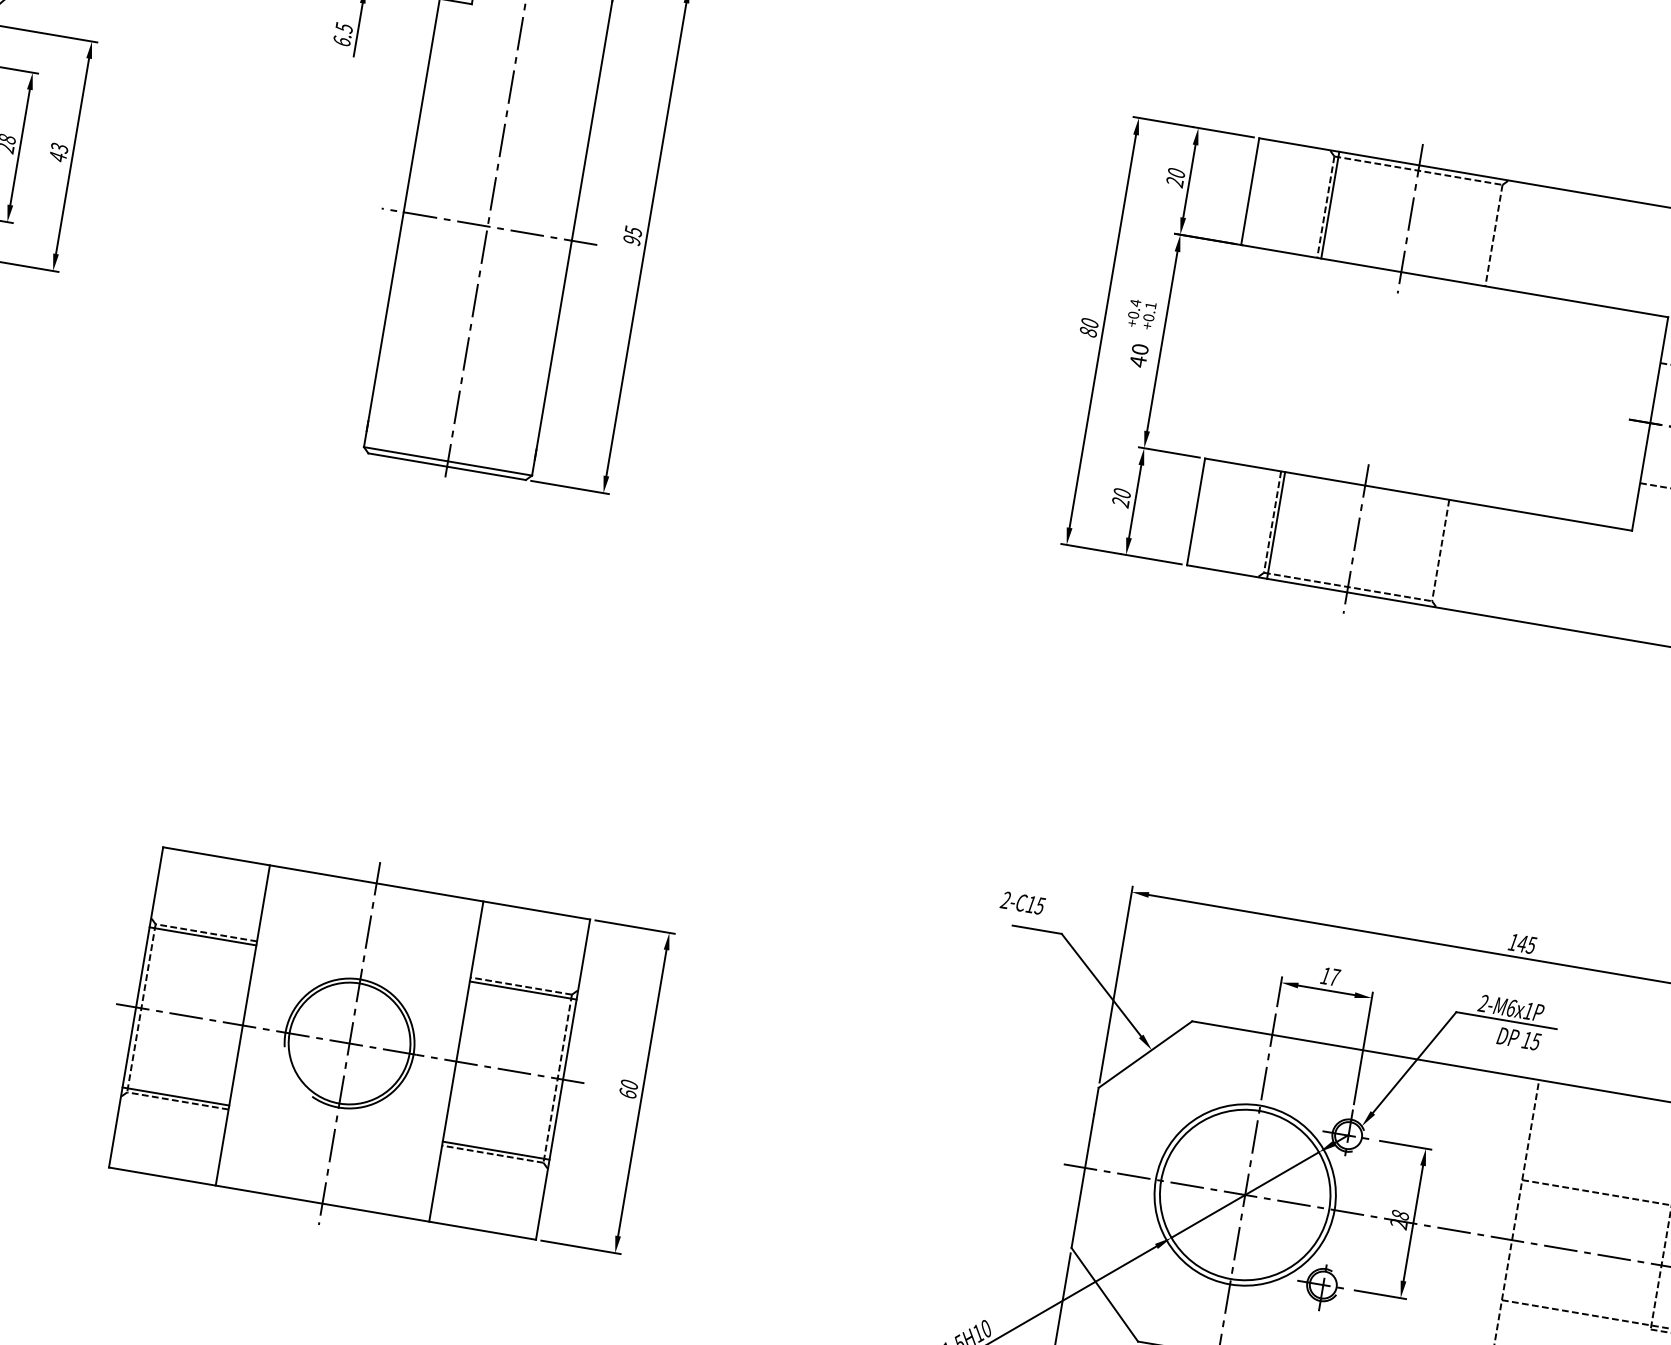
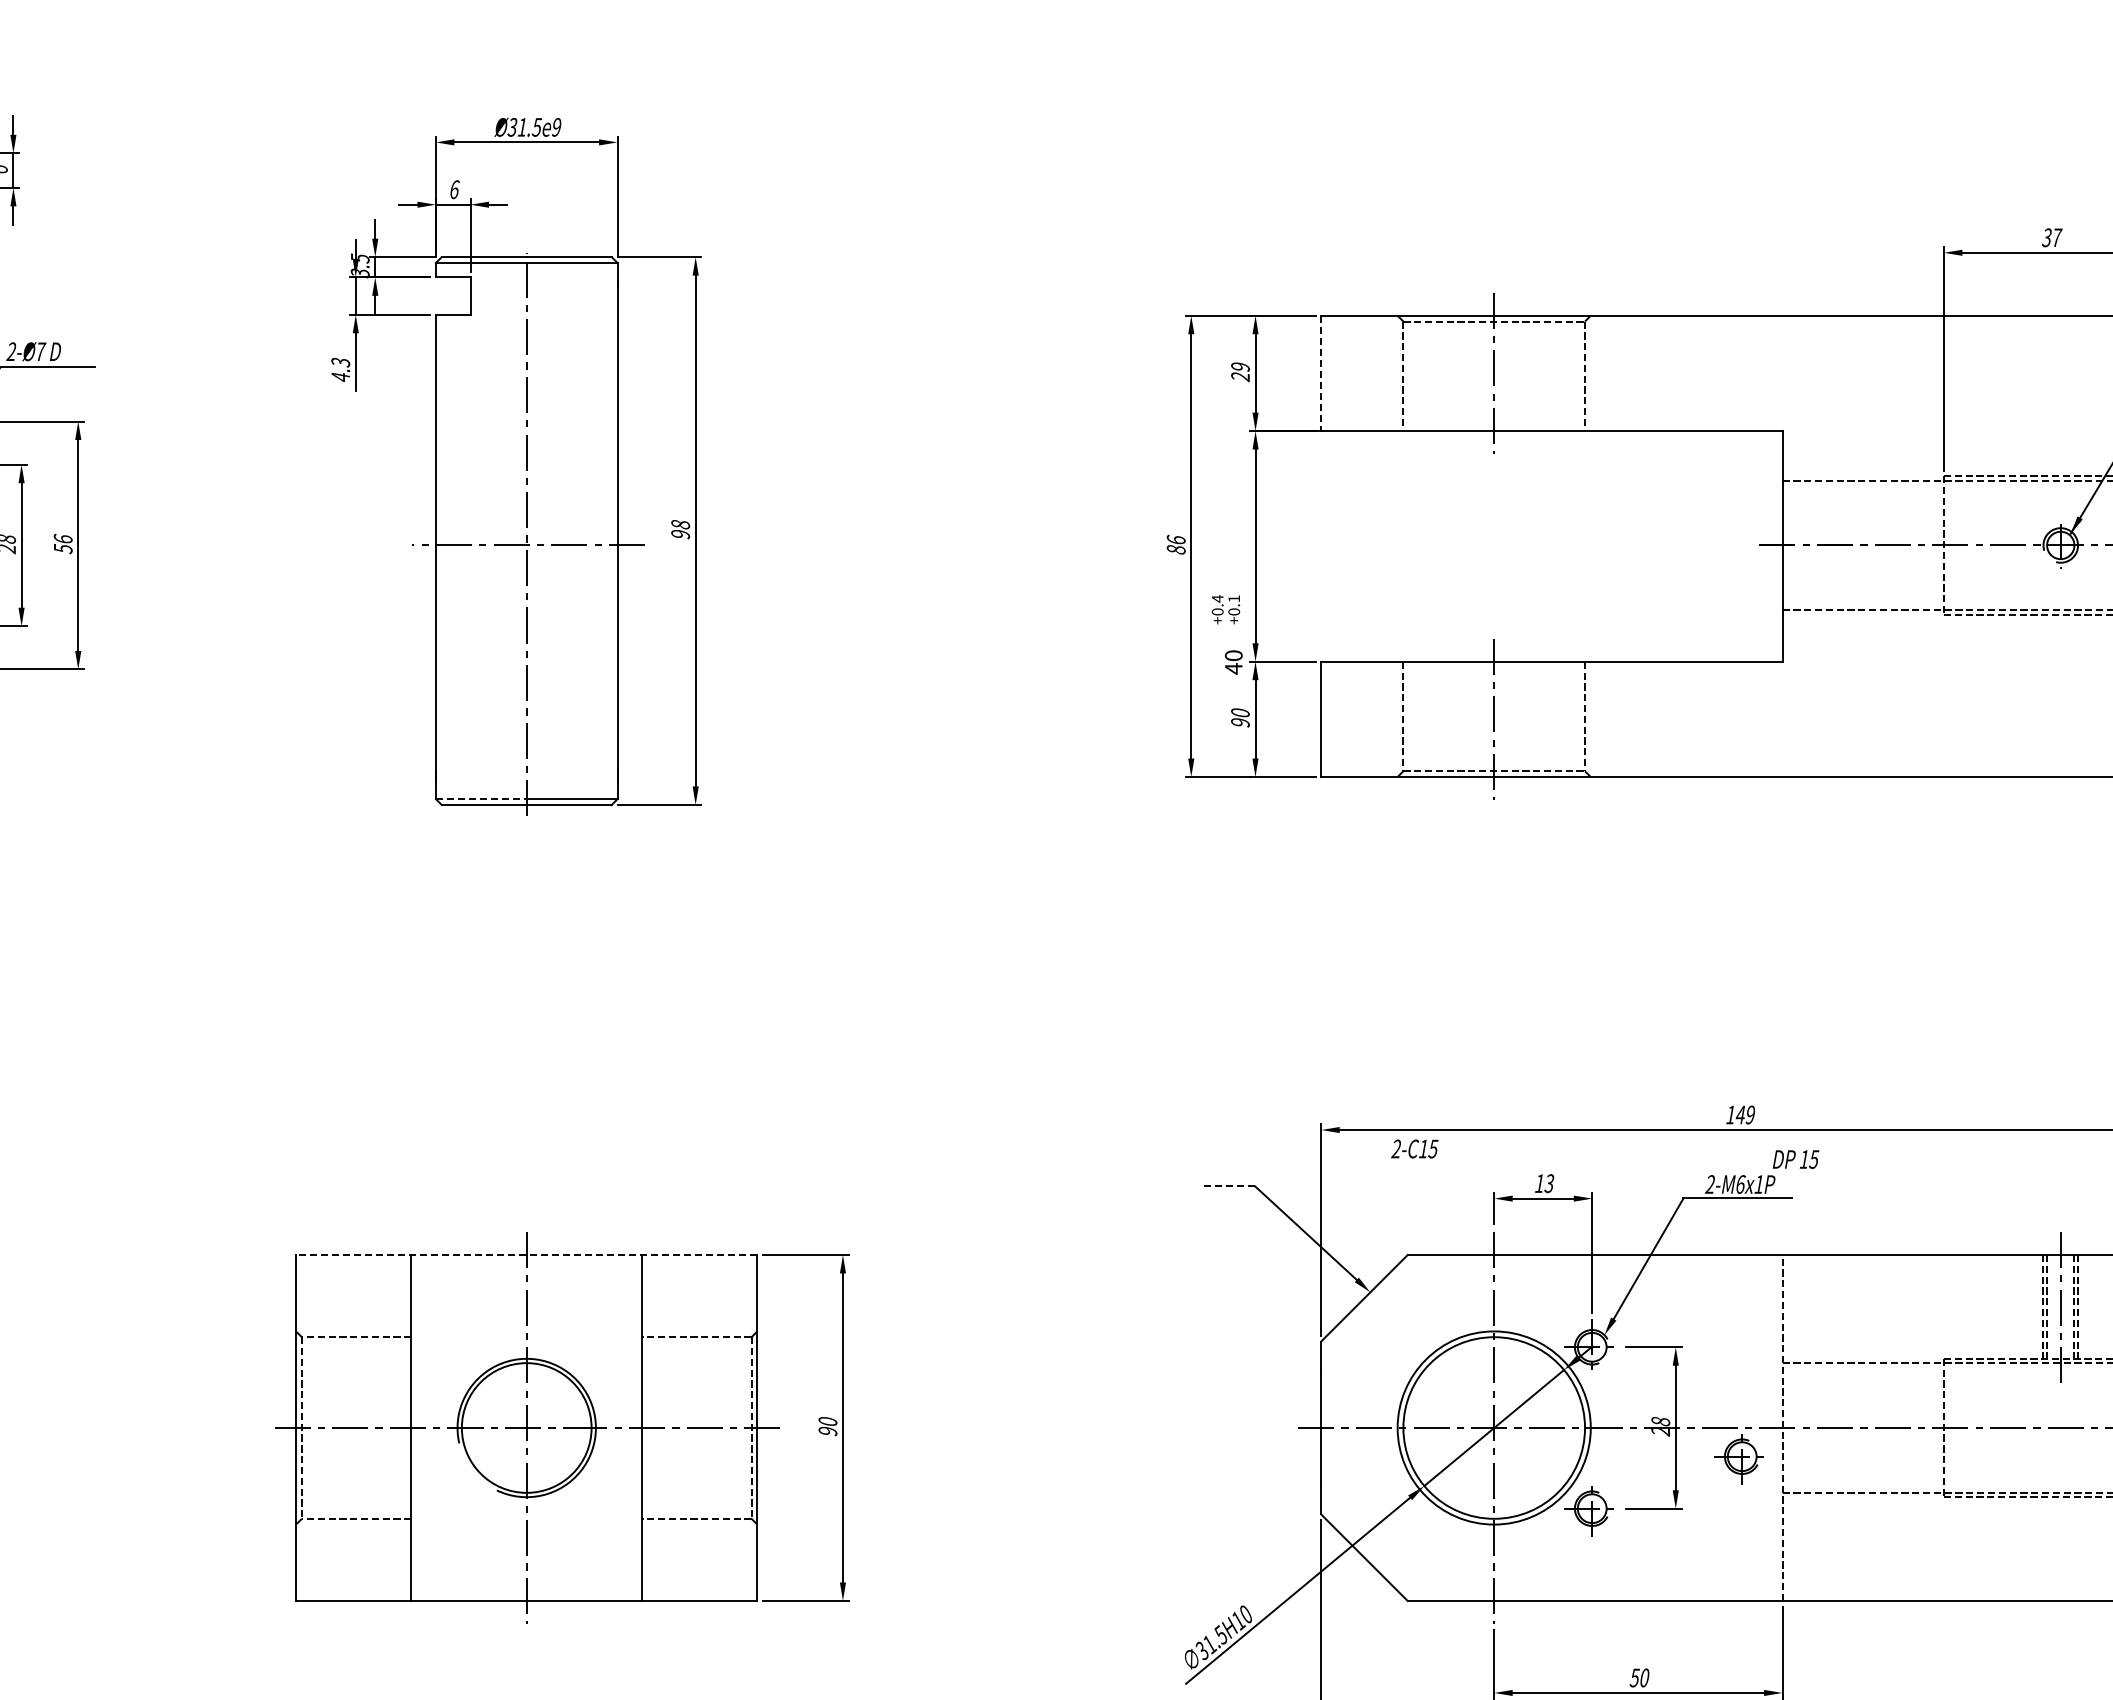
text: (342, 34) -> (340, 369), 6.5 -> 4.3
text: (58, 152) -> (62, 543), 43 -> 56
text: (1176, 172) -> (1240, 366), 20 -> 29
line: (1250, 191) -> (1321, 373), solid -> dashed
line: (1330, 205) -> (1407, 373), removed
text: (633, 231) -> (680, 524), 95 -> 98
text: (1141, 314) -> (1225, 609), moved
text: (1089, 322) -> (1175, 539), 80 -> 86
text: (1138, 355) -> (1233, 662), moved
line: (406, 454) -> (481, 799), solid -> dashed
text: (1120, 503) -> (1240, 723), 20 -> 90
line: (1275, 525) -> (1407, 719), removed
line: (376, 883) -> (526, 1255), solid -> dashed
text: (1022, 902) -> (1414, 1148), moved
line: (1037, 929) -> (1228, 1186), solid -> dashed
line: (202, 936) -> (353, 1341), removed
text: (1531, 944) -> (1750, 1114), 145 -> 149
text: (1334, 977) -> (1549, 1183), 17 -> 13
line: (523, 990) -> (699, 1341), removed
text: (1518, 1038) -> (1795, 1159), moved
text: (627, 1093) -> (827, 1431), 60 -> 90
line: (175, 1096) -> (353, 1514), removed
line: (495, 1150) -> (699, 1514), removed
part: (1466, 1262) -> (1738, 1459), added

